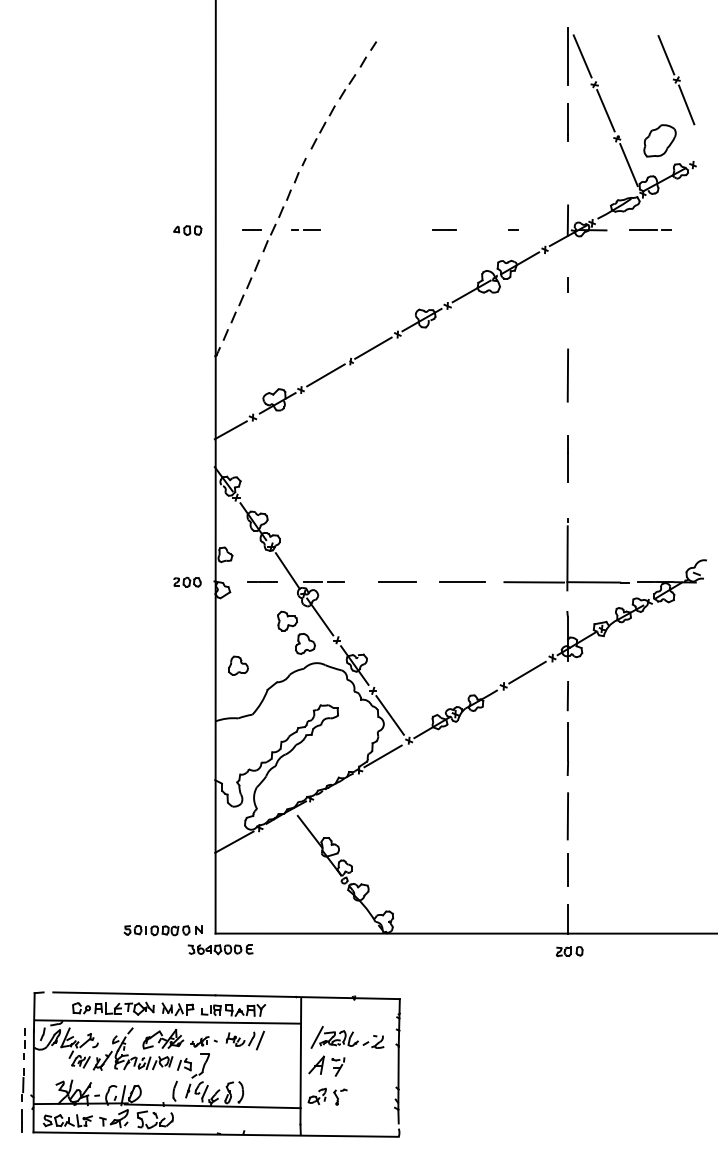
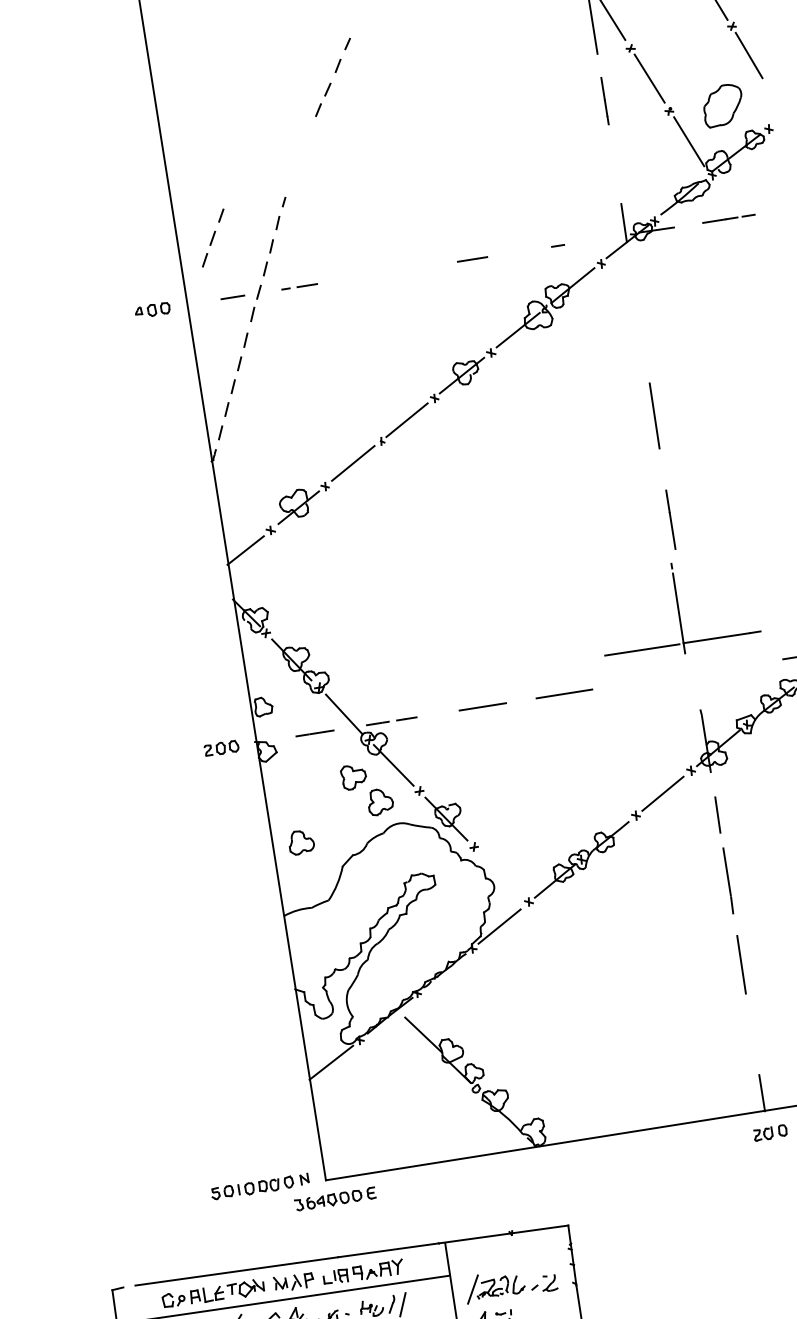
part: (322, 127) -> (212, 238), moved
line: (567, 284) -> (636, 302), removed
part: (566, 554) -> (677, 608), moved
line: (389, 715) -> (499, 874), removed
line: (568, 869) -> (752, 1030), removed

